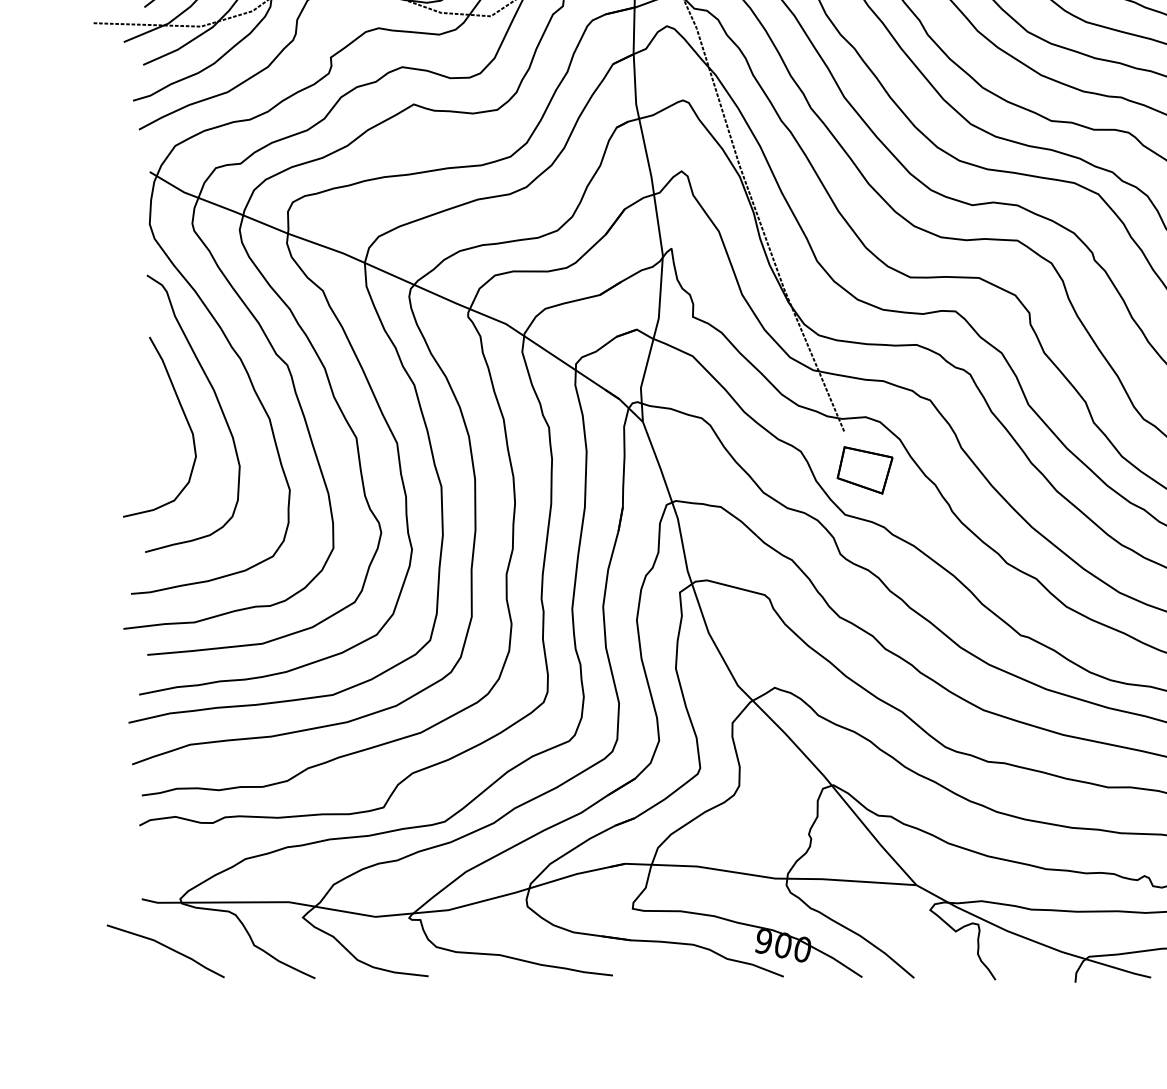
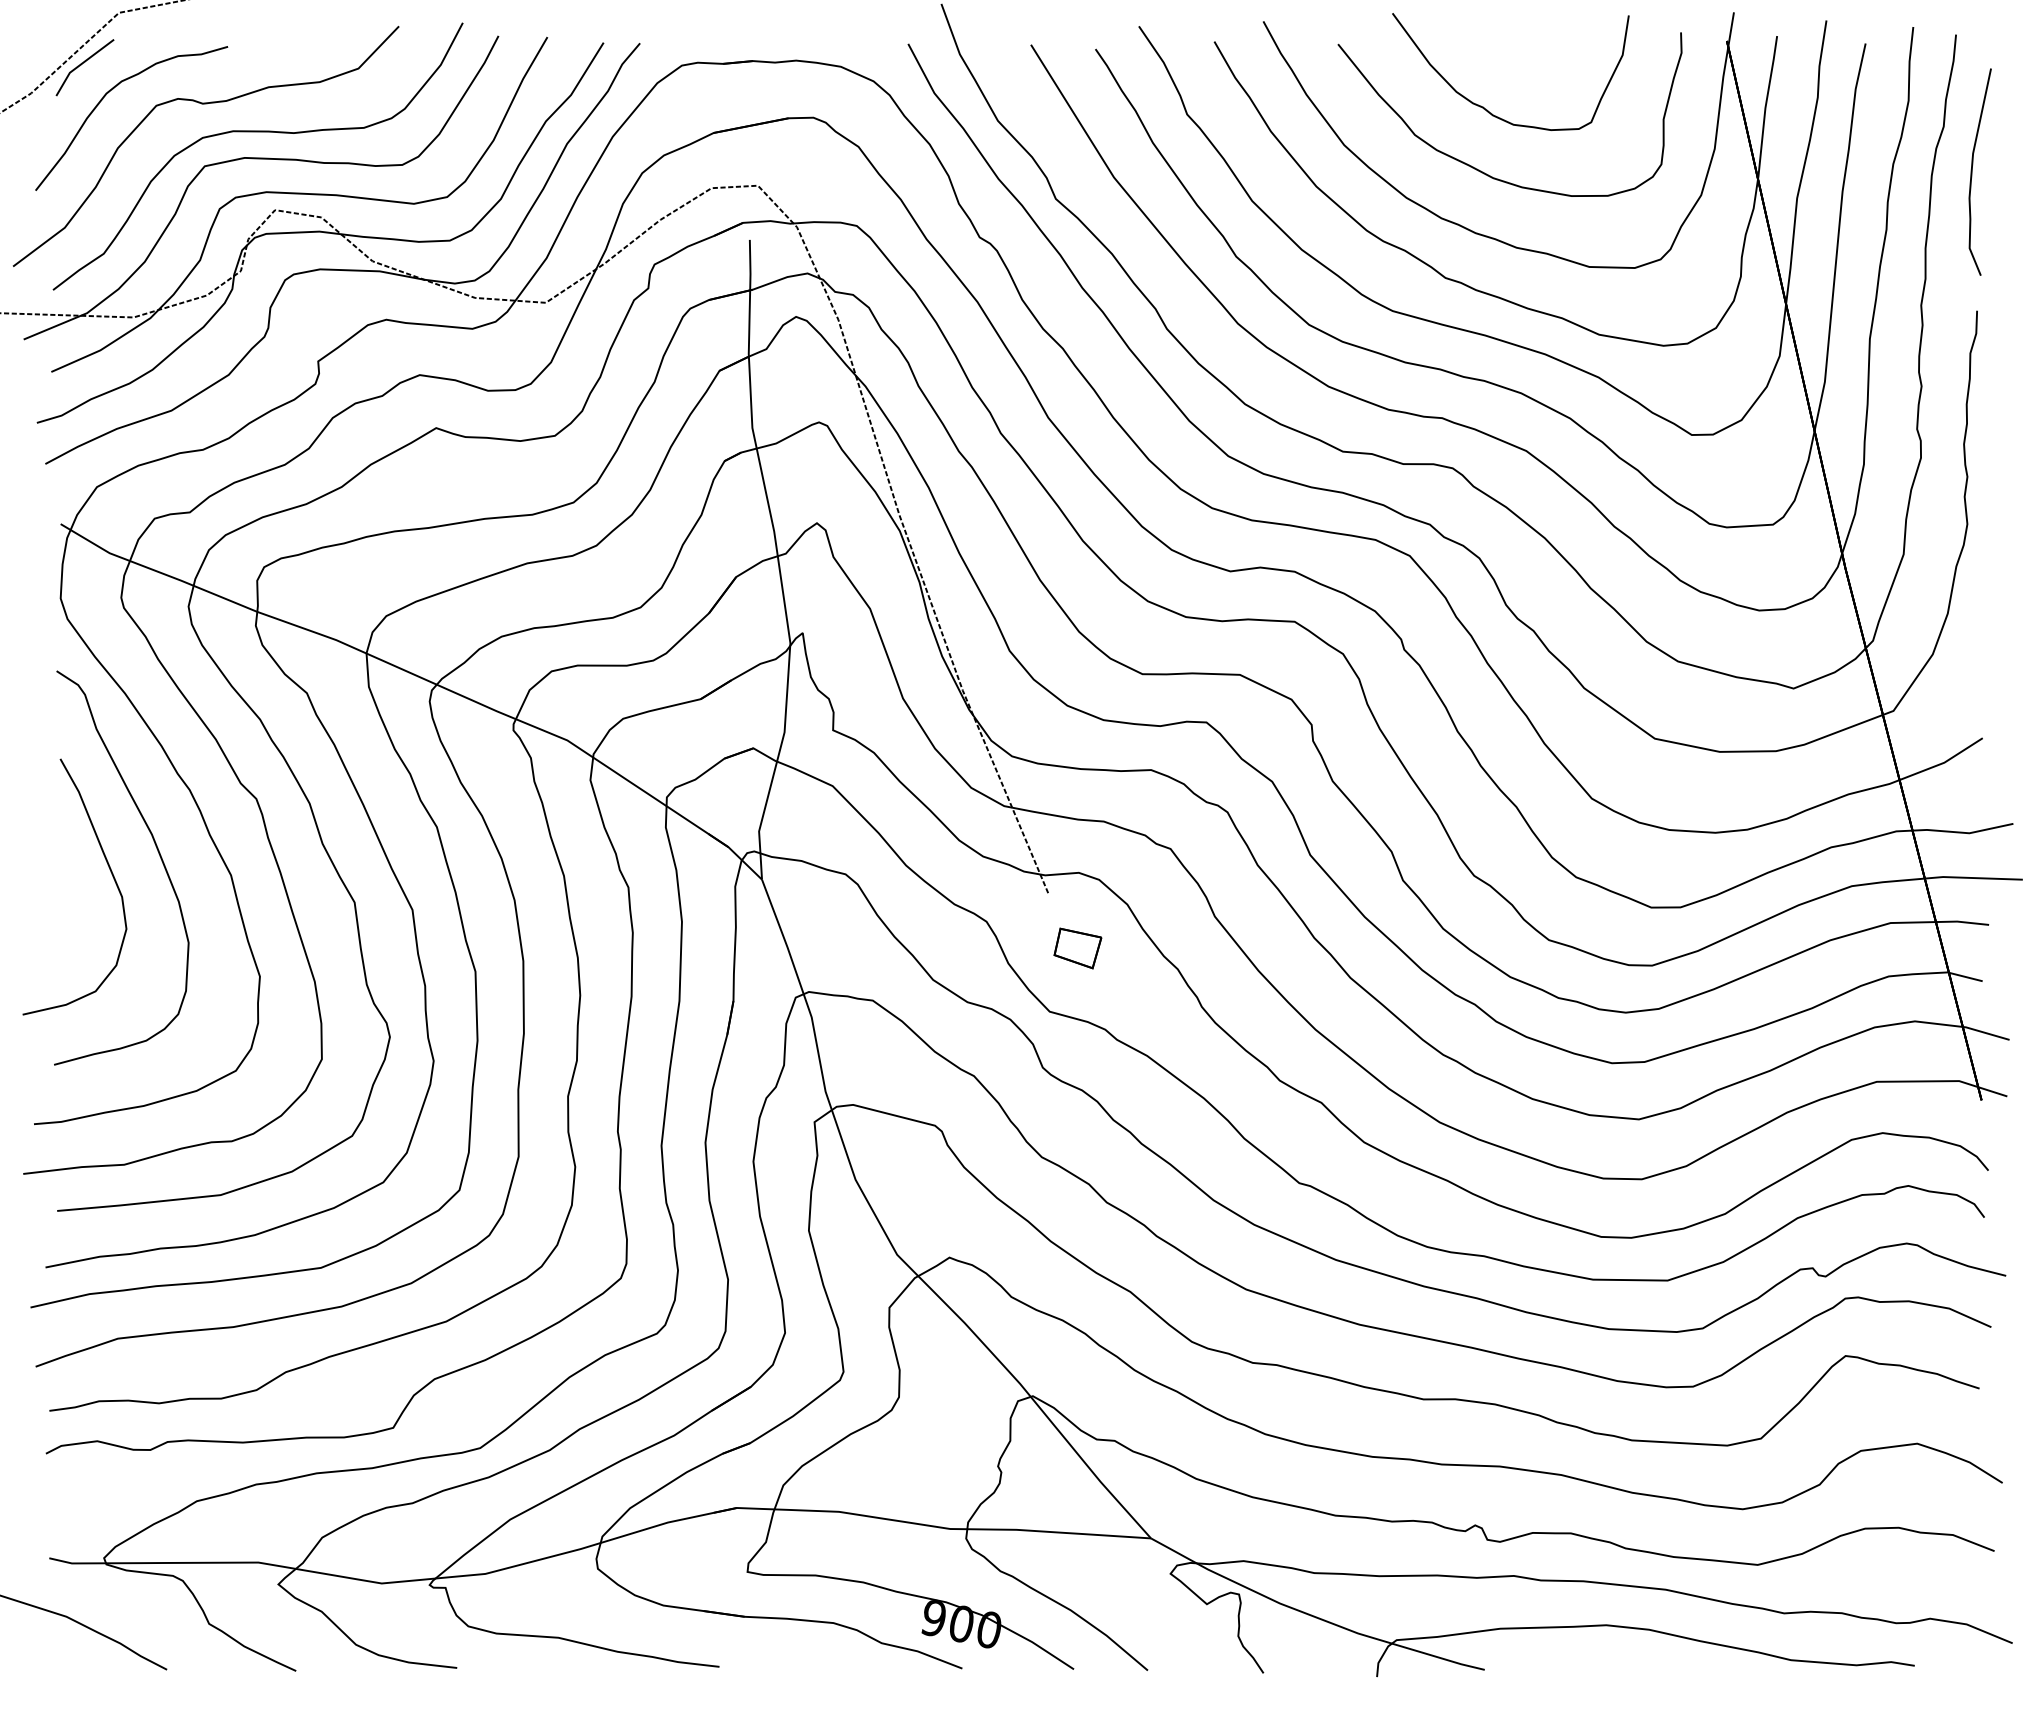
part: (864, 470) -> (1077, 948), size x0.6

